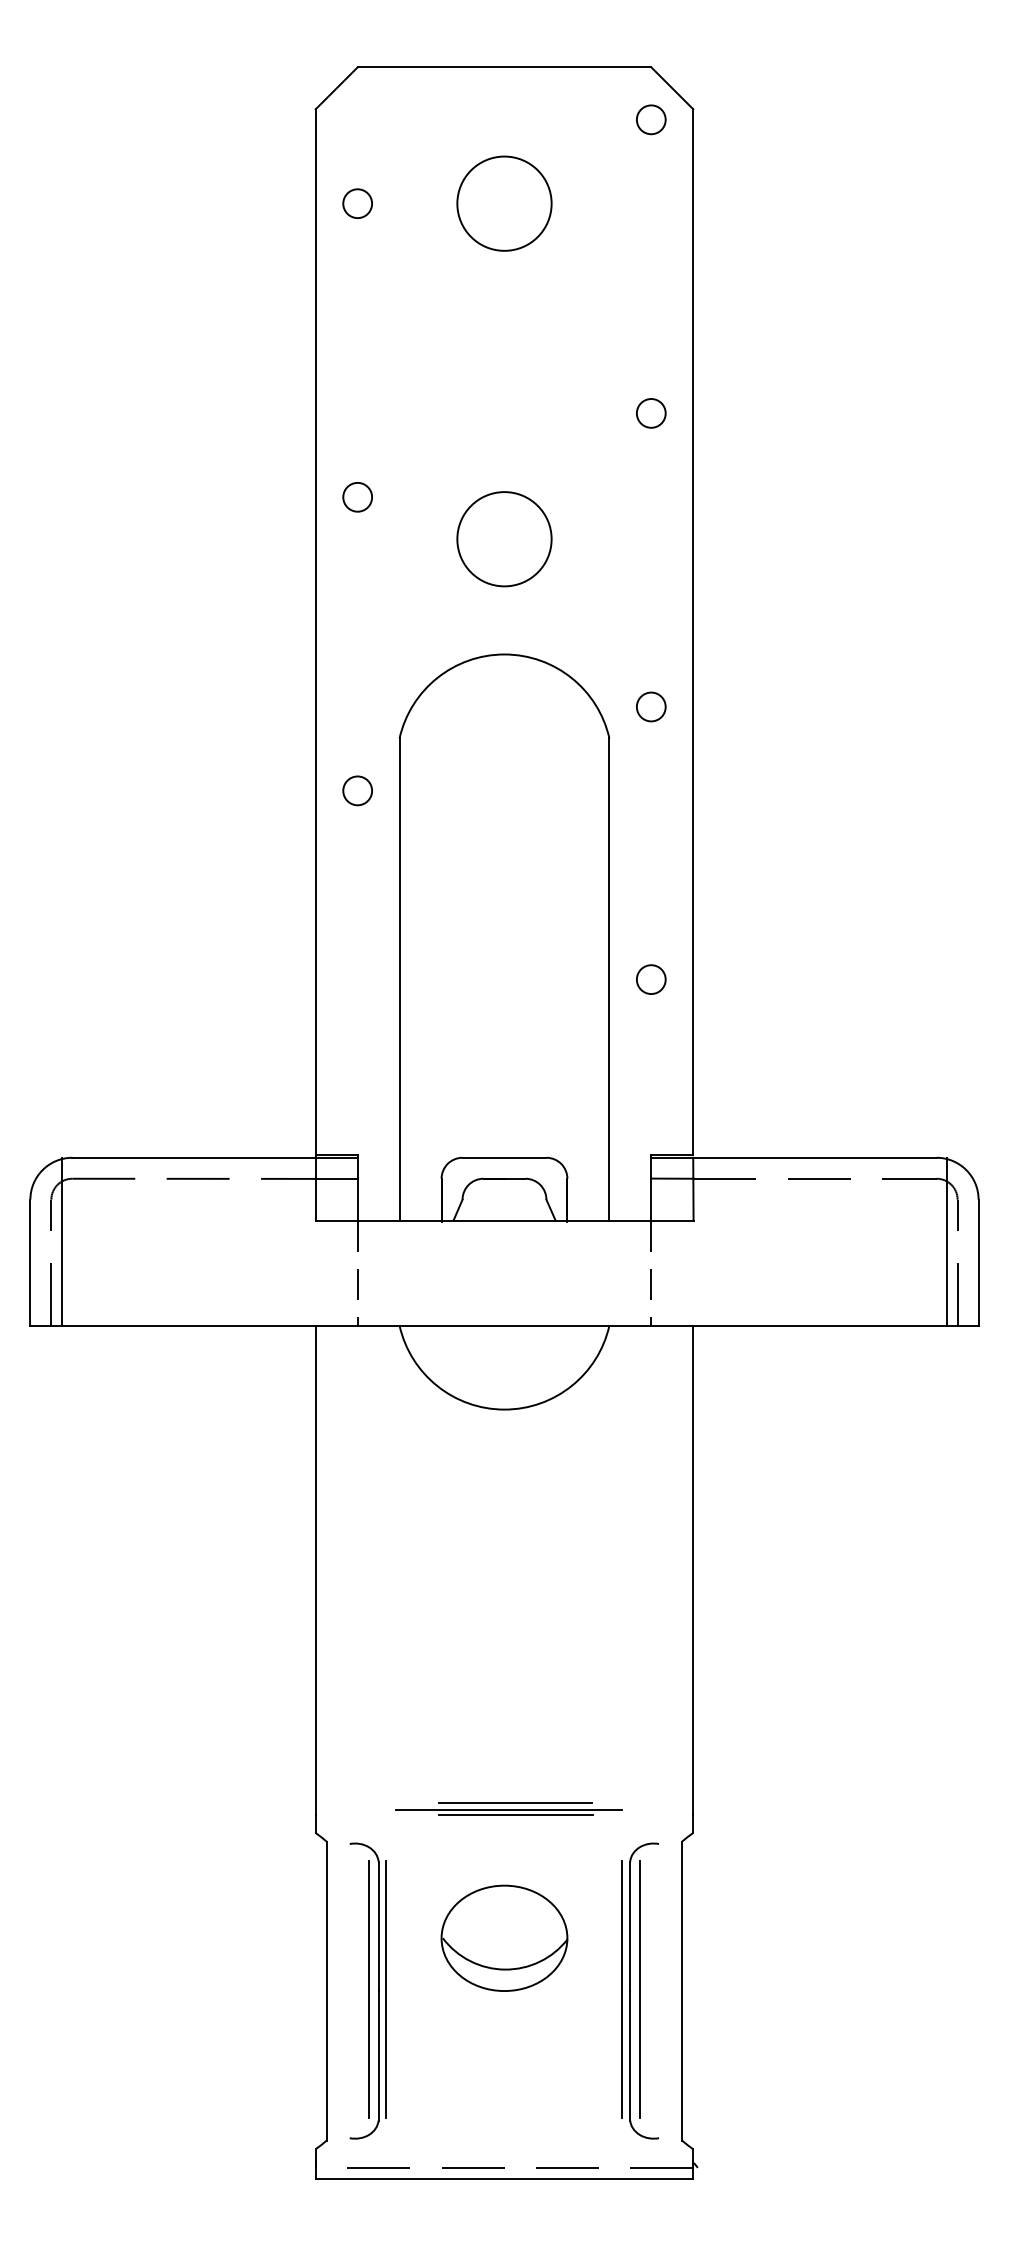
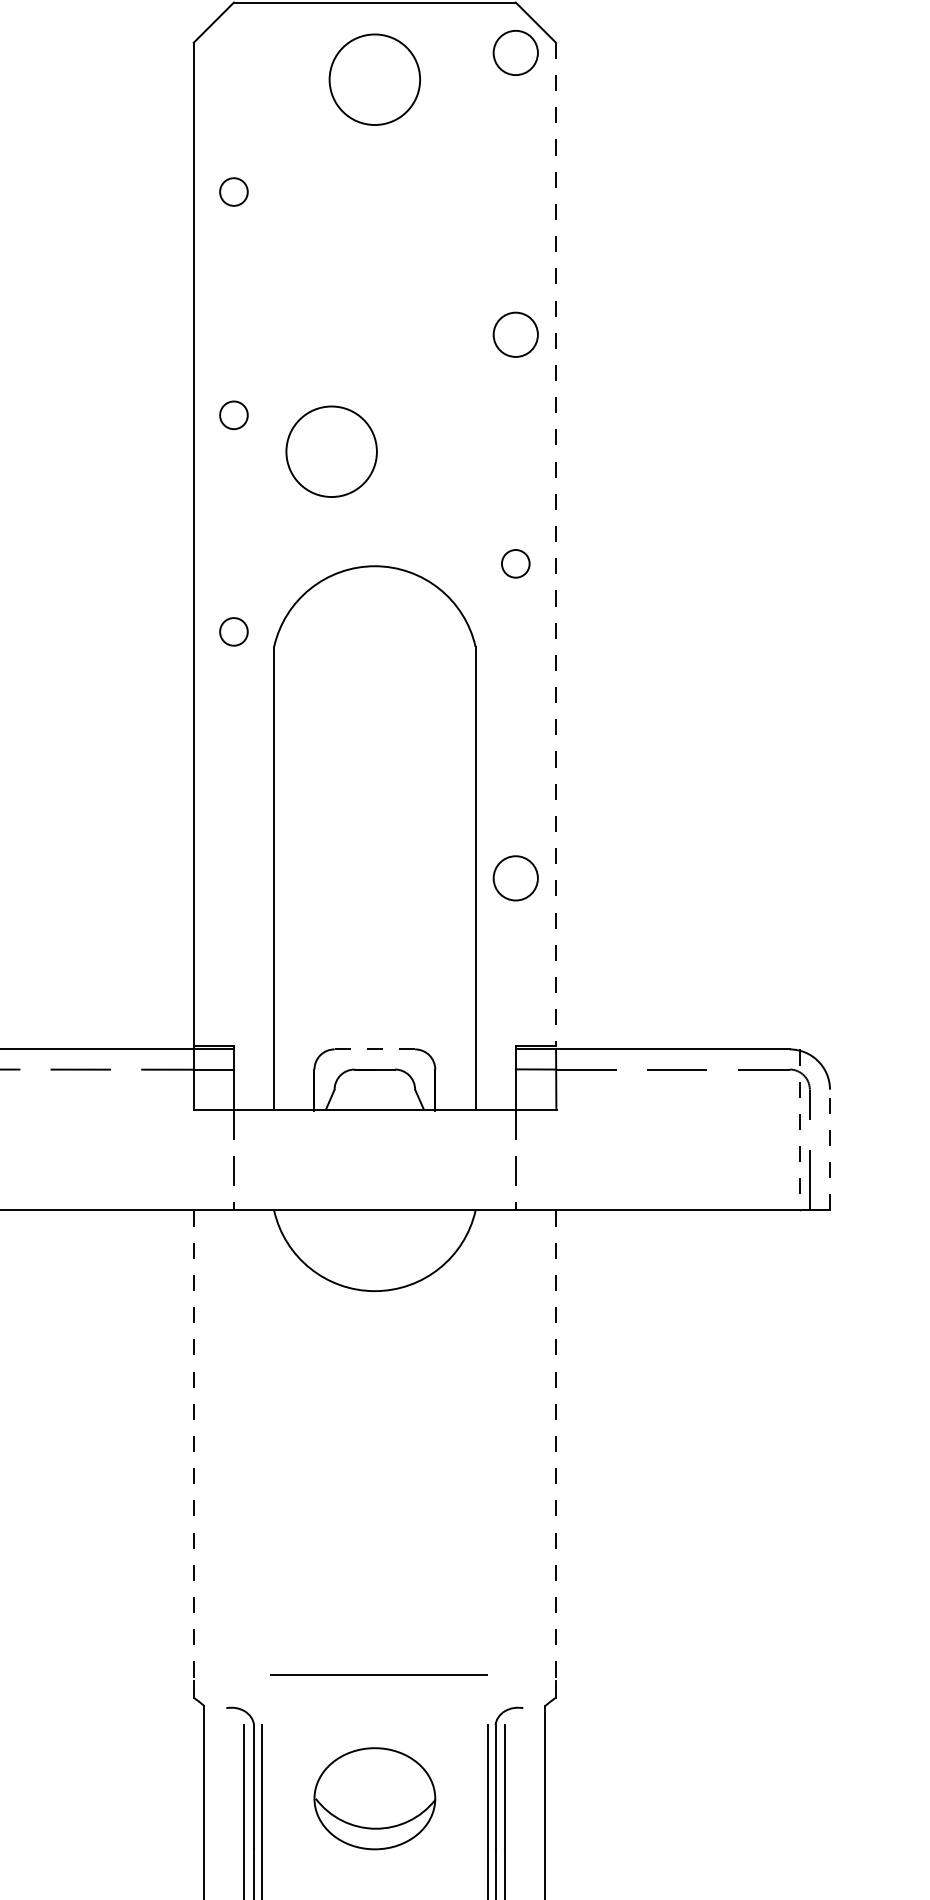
circle: (650, 119) -> (515, 52), size x1.6
circle: (357, 203) -> (233, 191), moved
circle: (504, 203) -> (374, 79), moved
circle: (650, 413) -> (515, 334), size x1.6
circle: (504, 539) -> (331, 452), moved
line: (693, 631) -> (556, 544), solid -> dashed
circle: (651, 706) -> (516, 563), moved
circle: (357, 790) -> (233, 631), moved
circle: (650, 979) -> (515, 878), size x1.6
line: (504, 1157) -> (374, 1049), solid -> dashed
line: (947, 1241) -> (800, 1129), solid -> dashed
line: (978, 1262) -> (829, 1149), solid -> dashed
line: (315, 1570) -> (193, 1445), solid -> dashed
line: (693, 1570) -> (556, 1445), solid -> dashed
line: (515, 1802) -> (385, 1668), removed
line: (515, 1814) -> (385, 1679), removed

